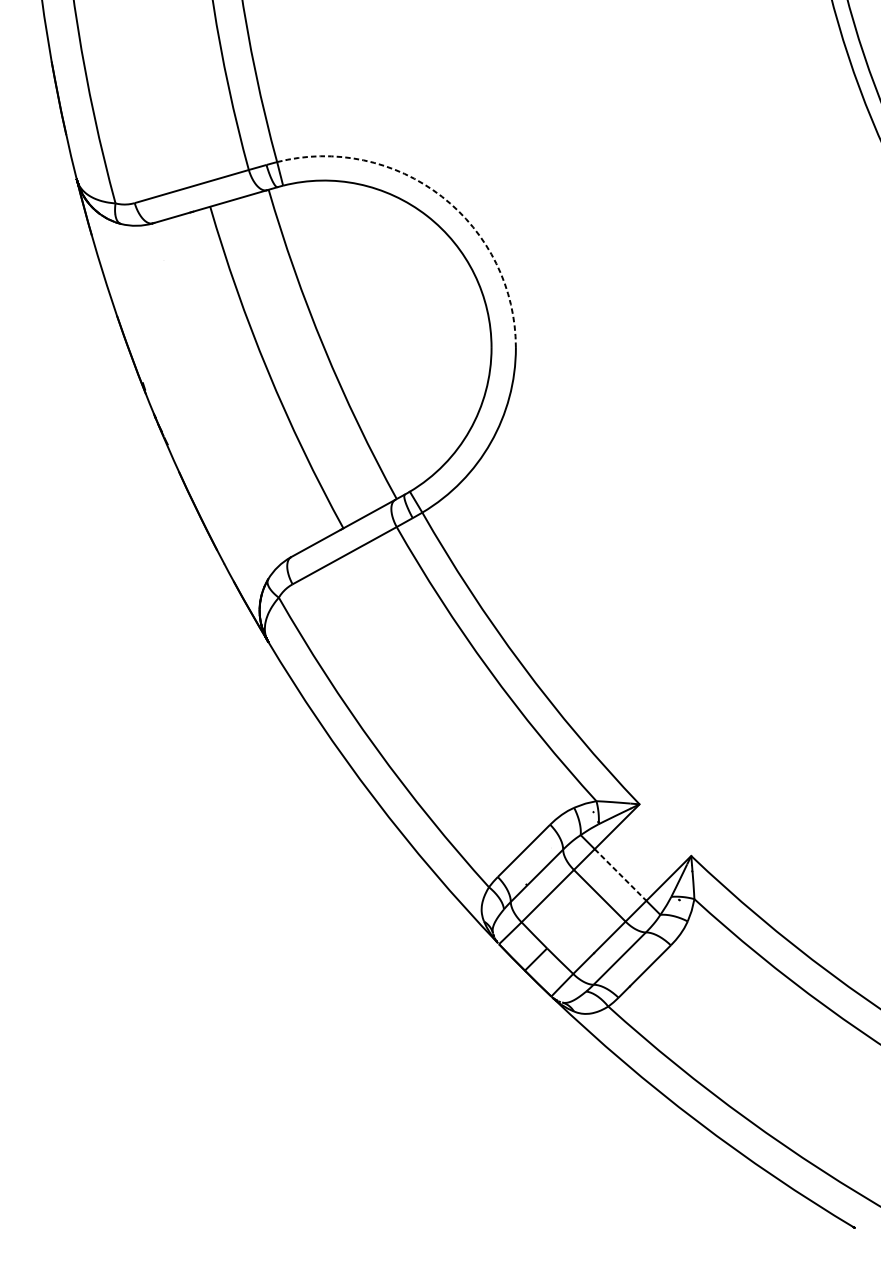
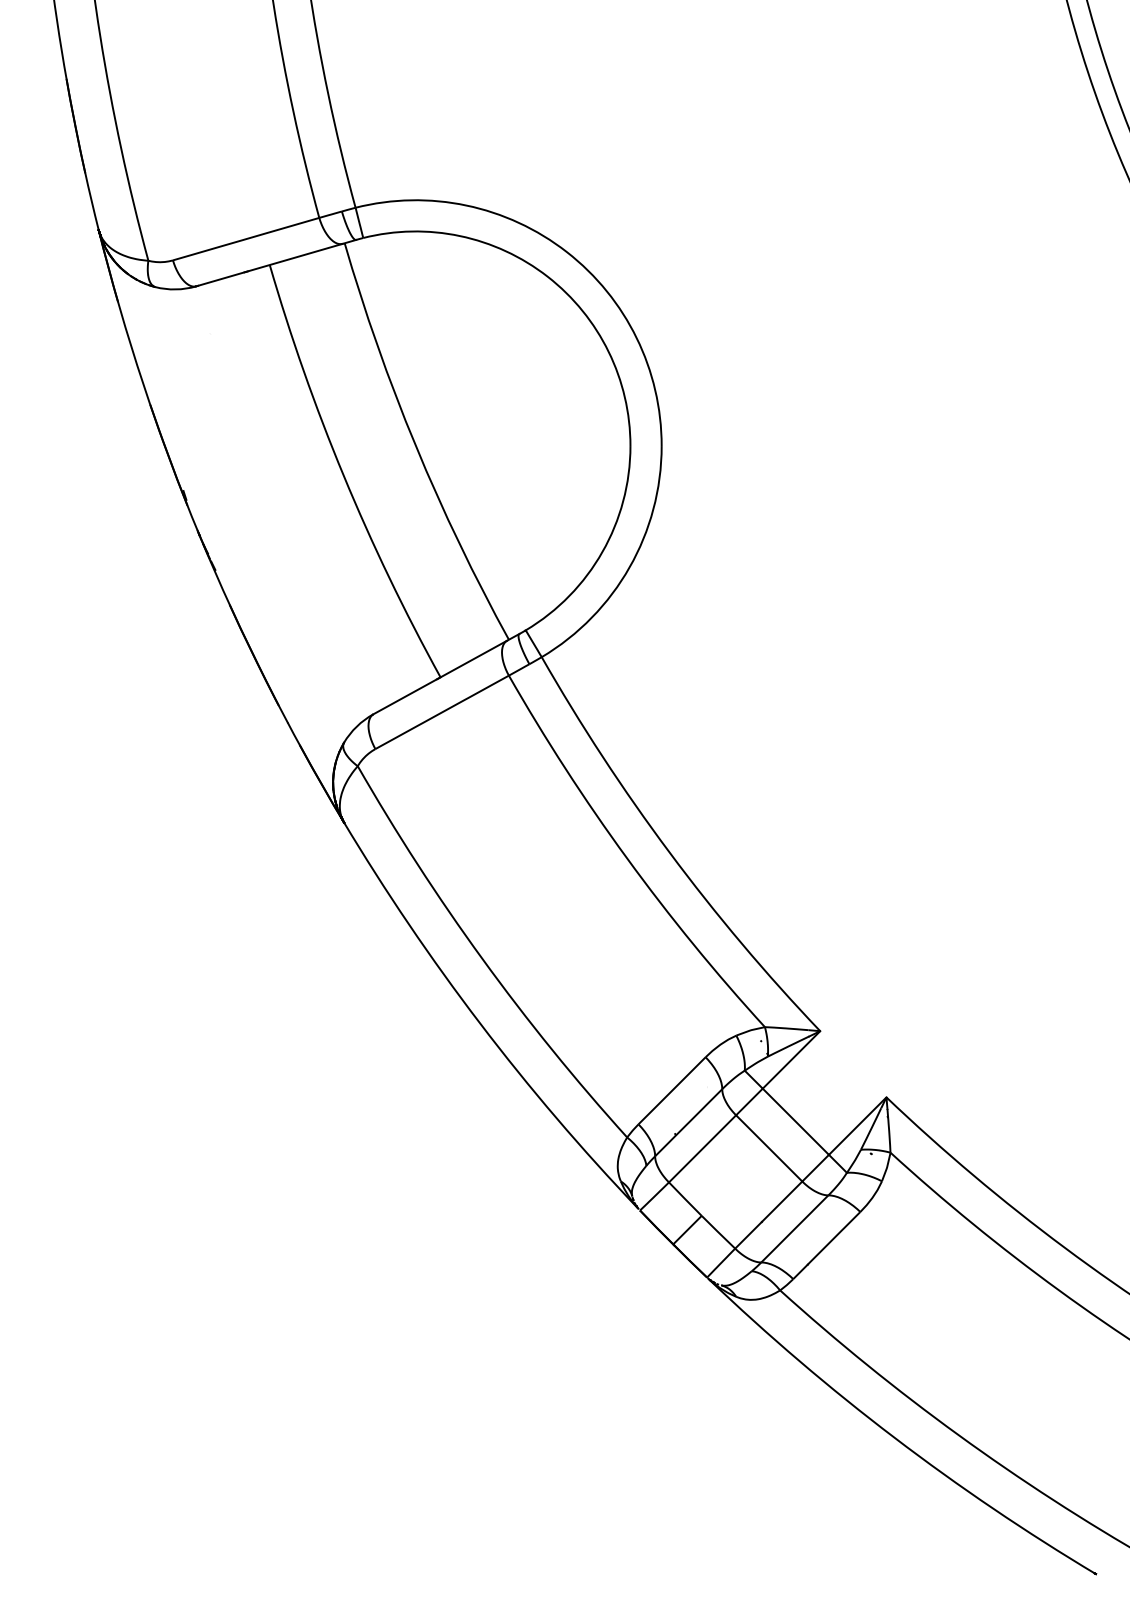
arc: (441, 196) -> (566, 252), dashed -> solid
line: (620, 874) -> (795, 1121), dashed -> solid

